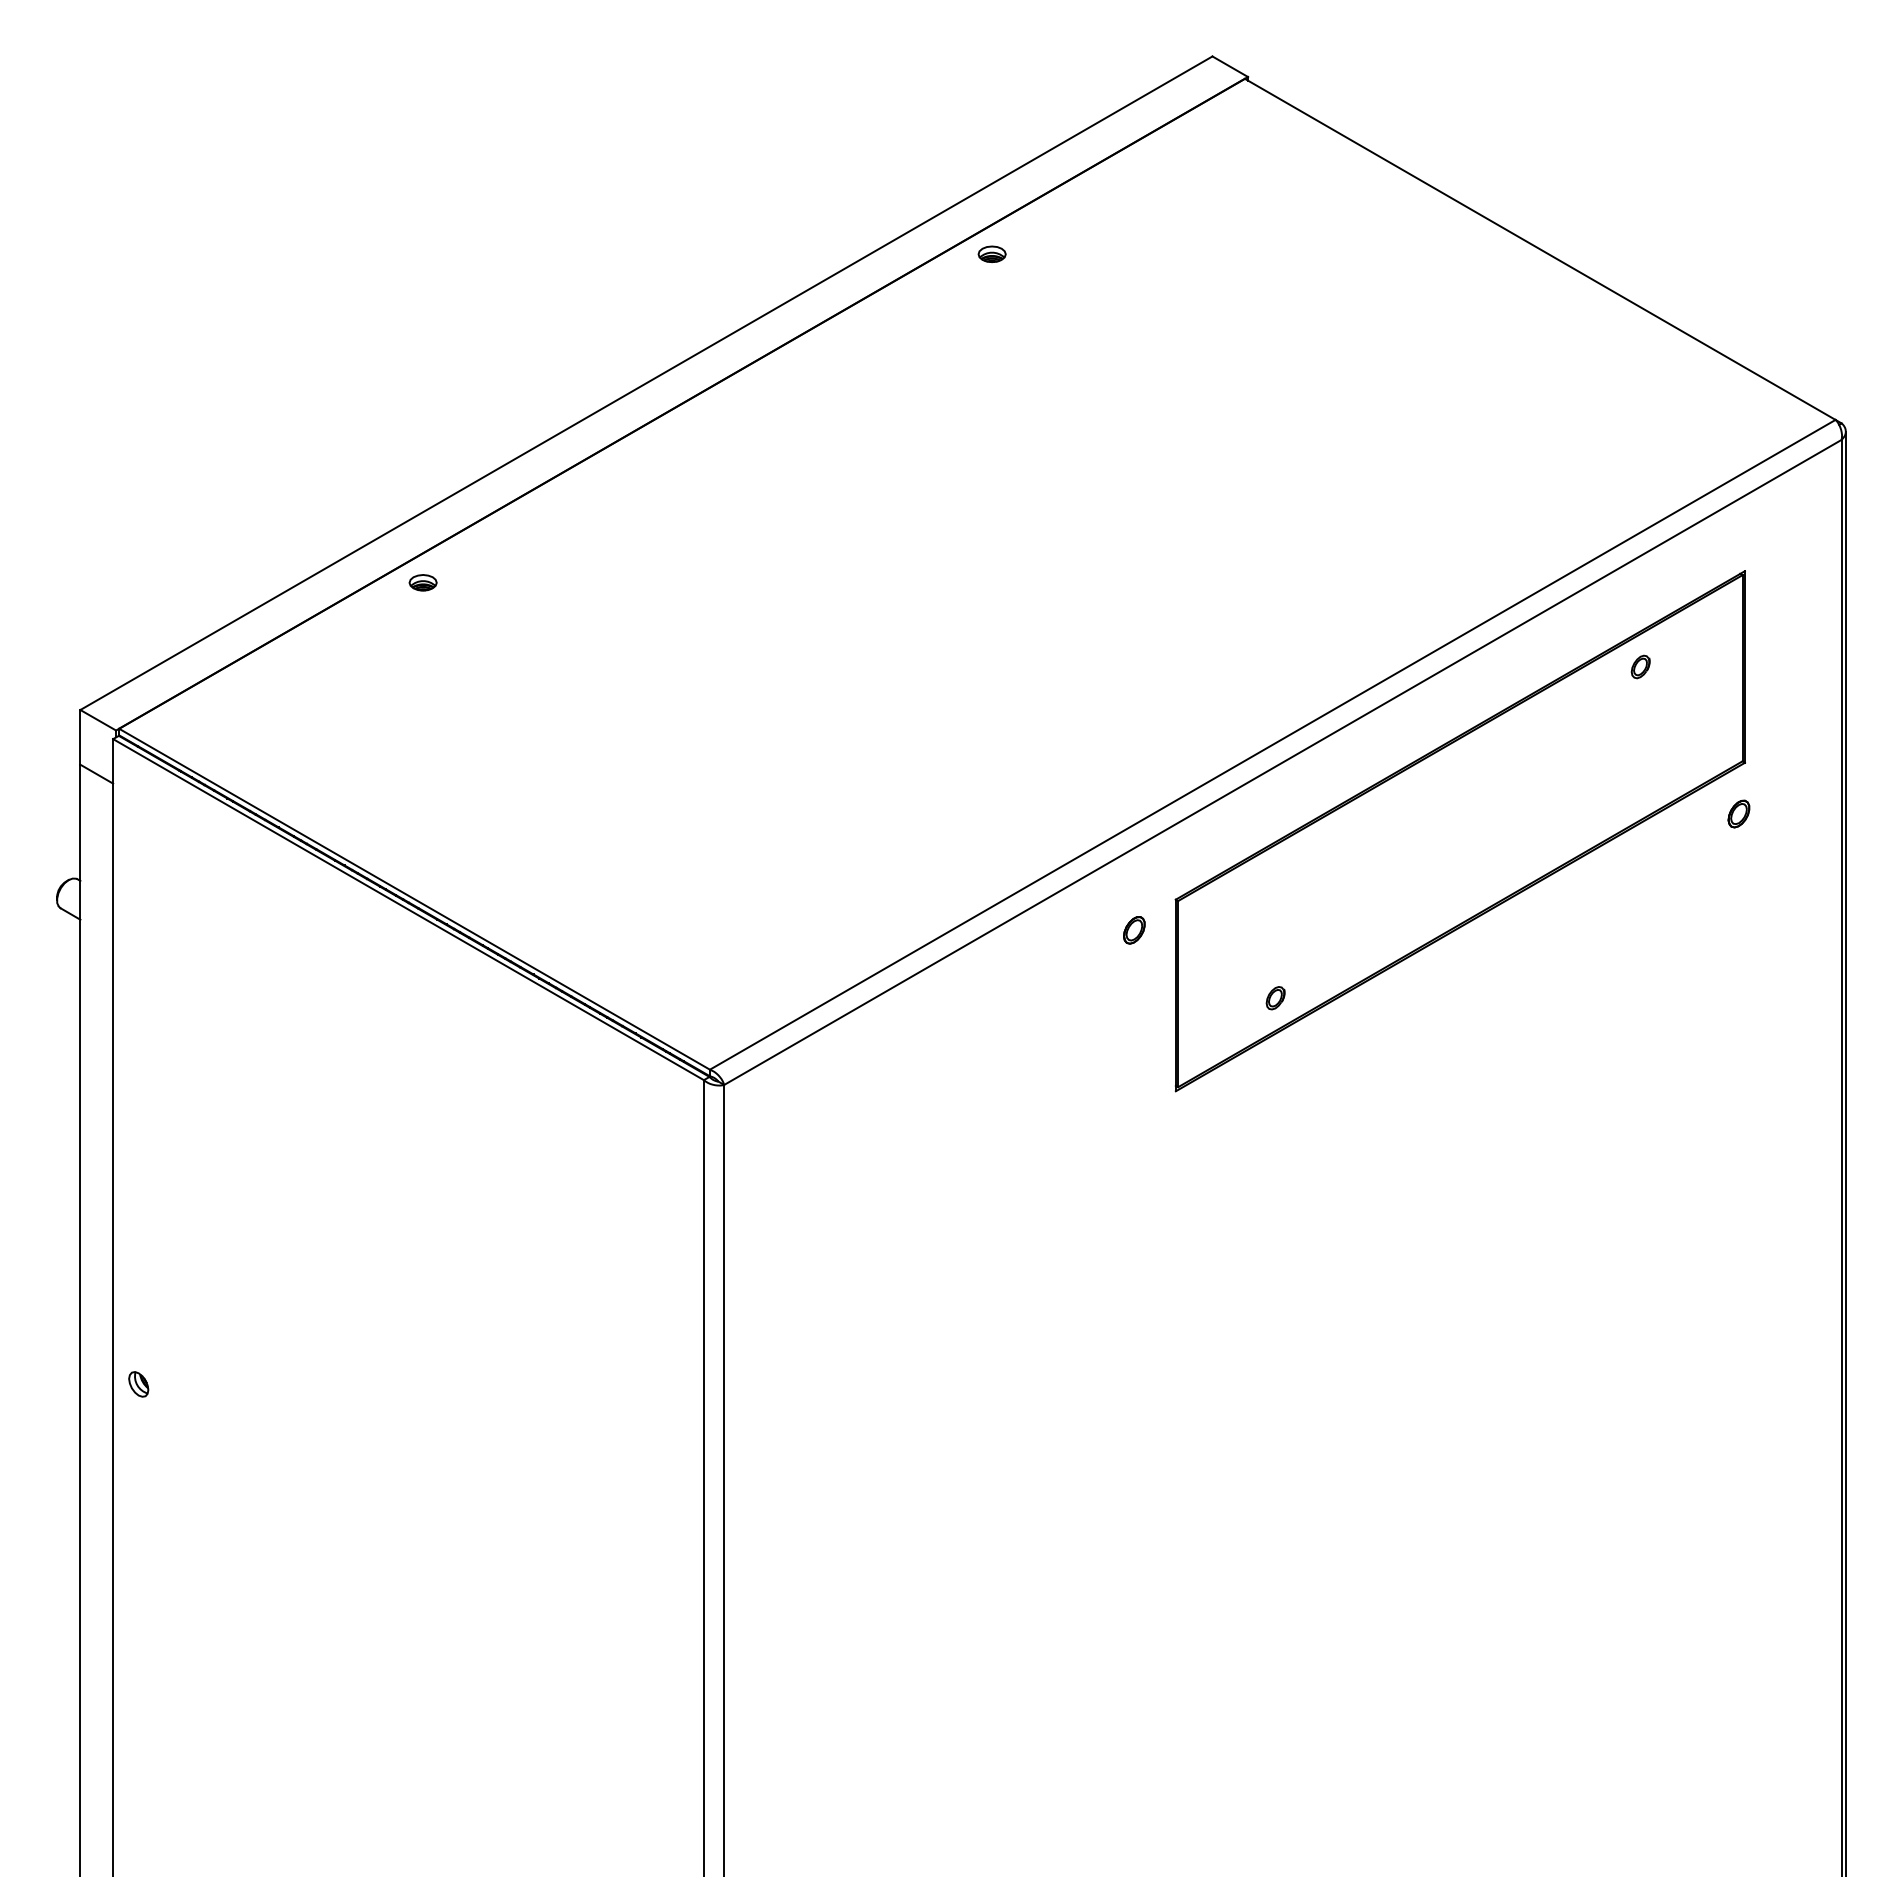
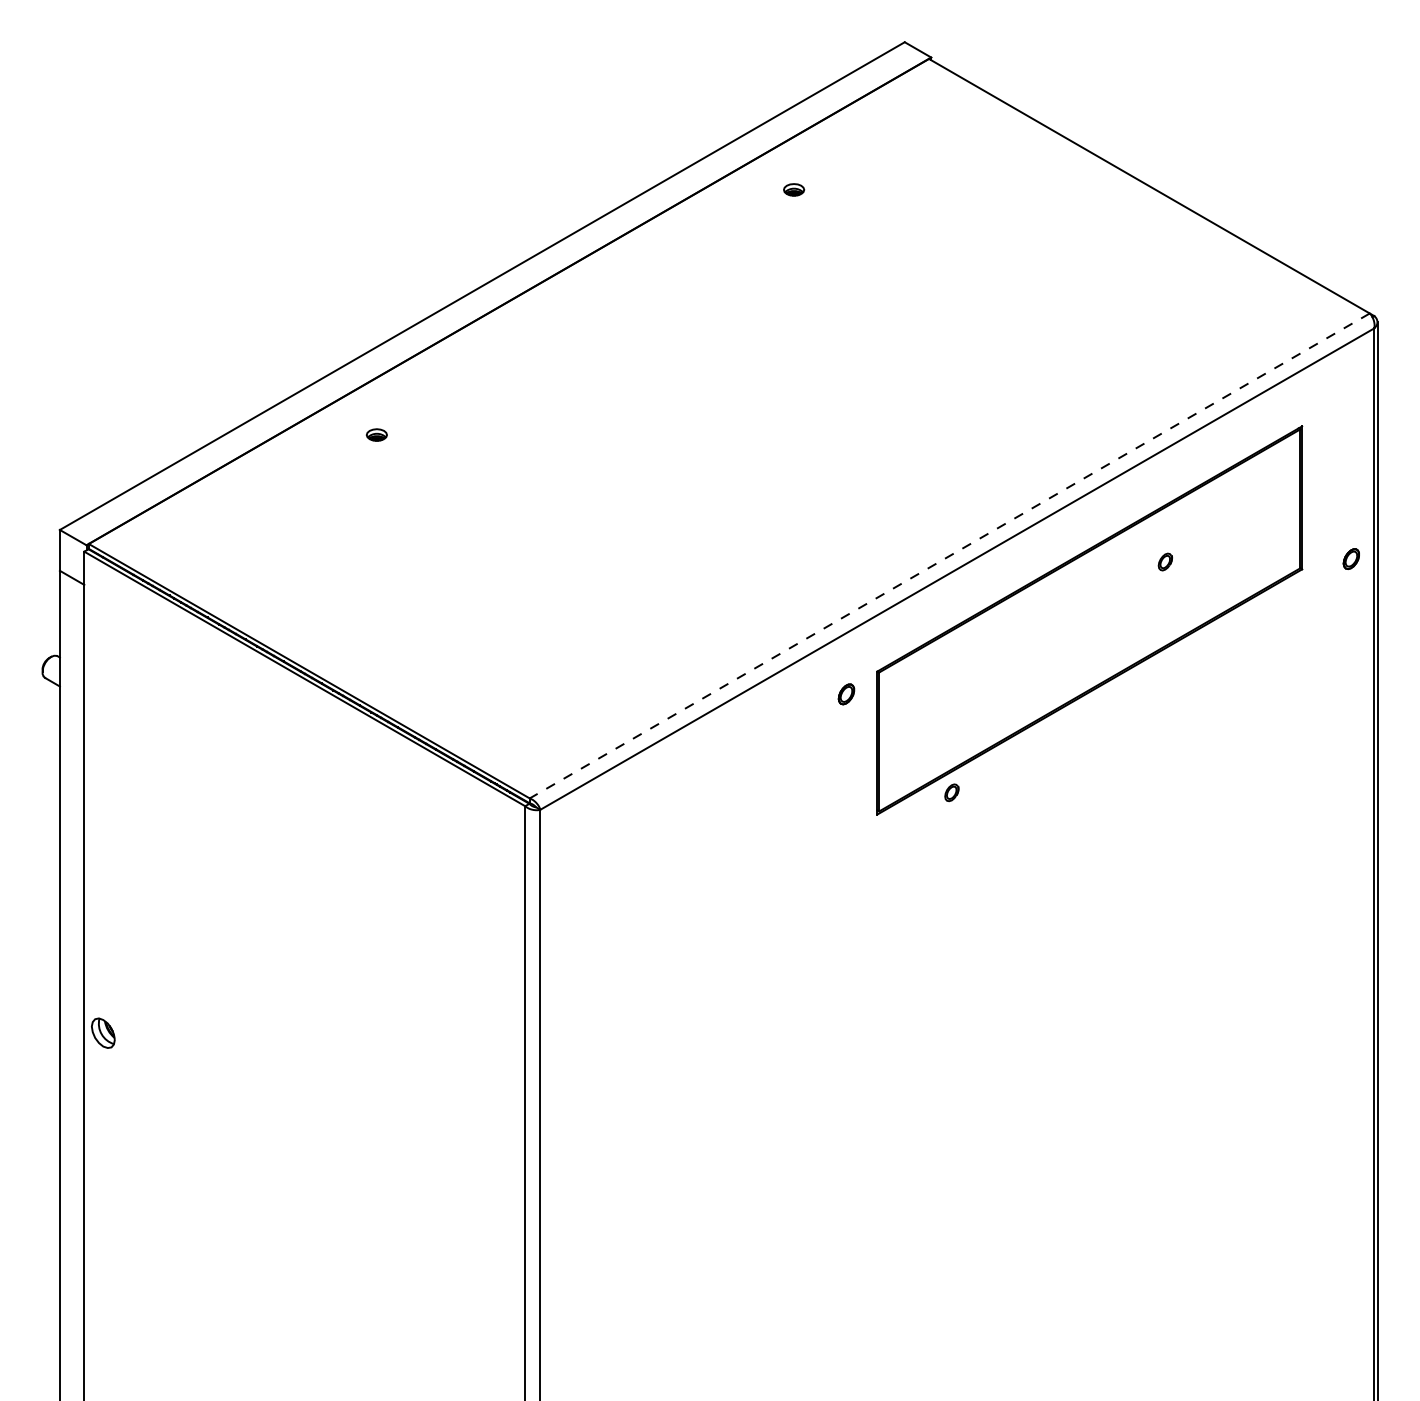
part: (991, 253) -> (793, 189), moved
part: (422, 582) -> (376, 434), moved
part: (1640, 666) -> (1165, 561), moved
line: (1272, 744) -> (949, 555), solid -> dashed
part: (1738, 813) -> (1351, 558), moved
part: (1275, 998) -> (951, 793), moved
part: (138, 1384) -> (103, 1033), size x1.6

